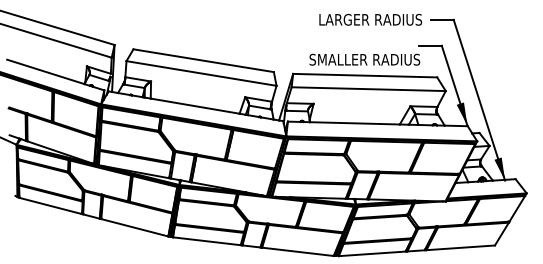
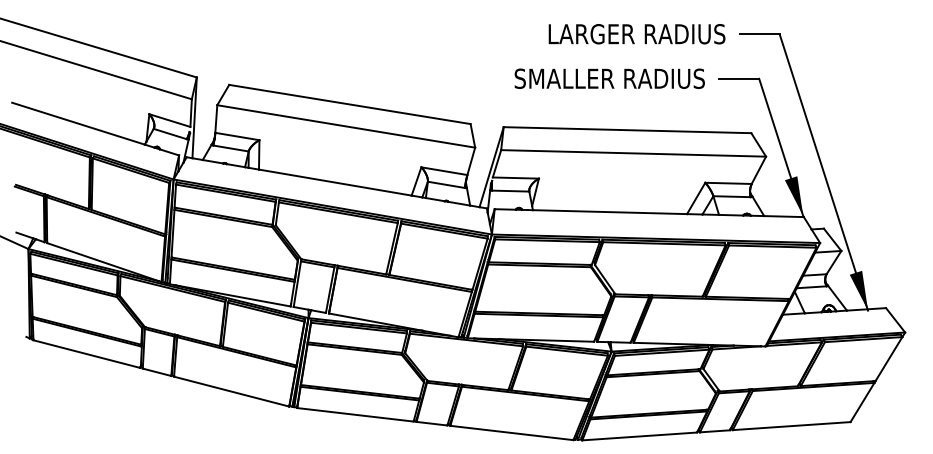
text: (364, 59) -> (609, 78), moved

